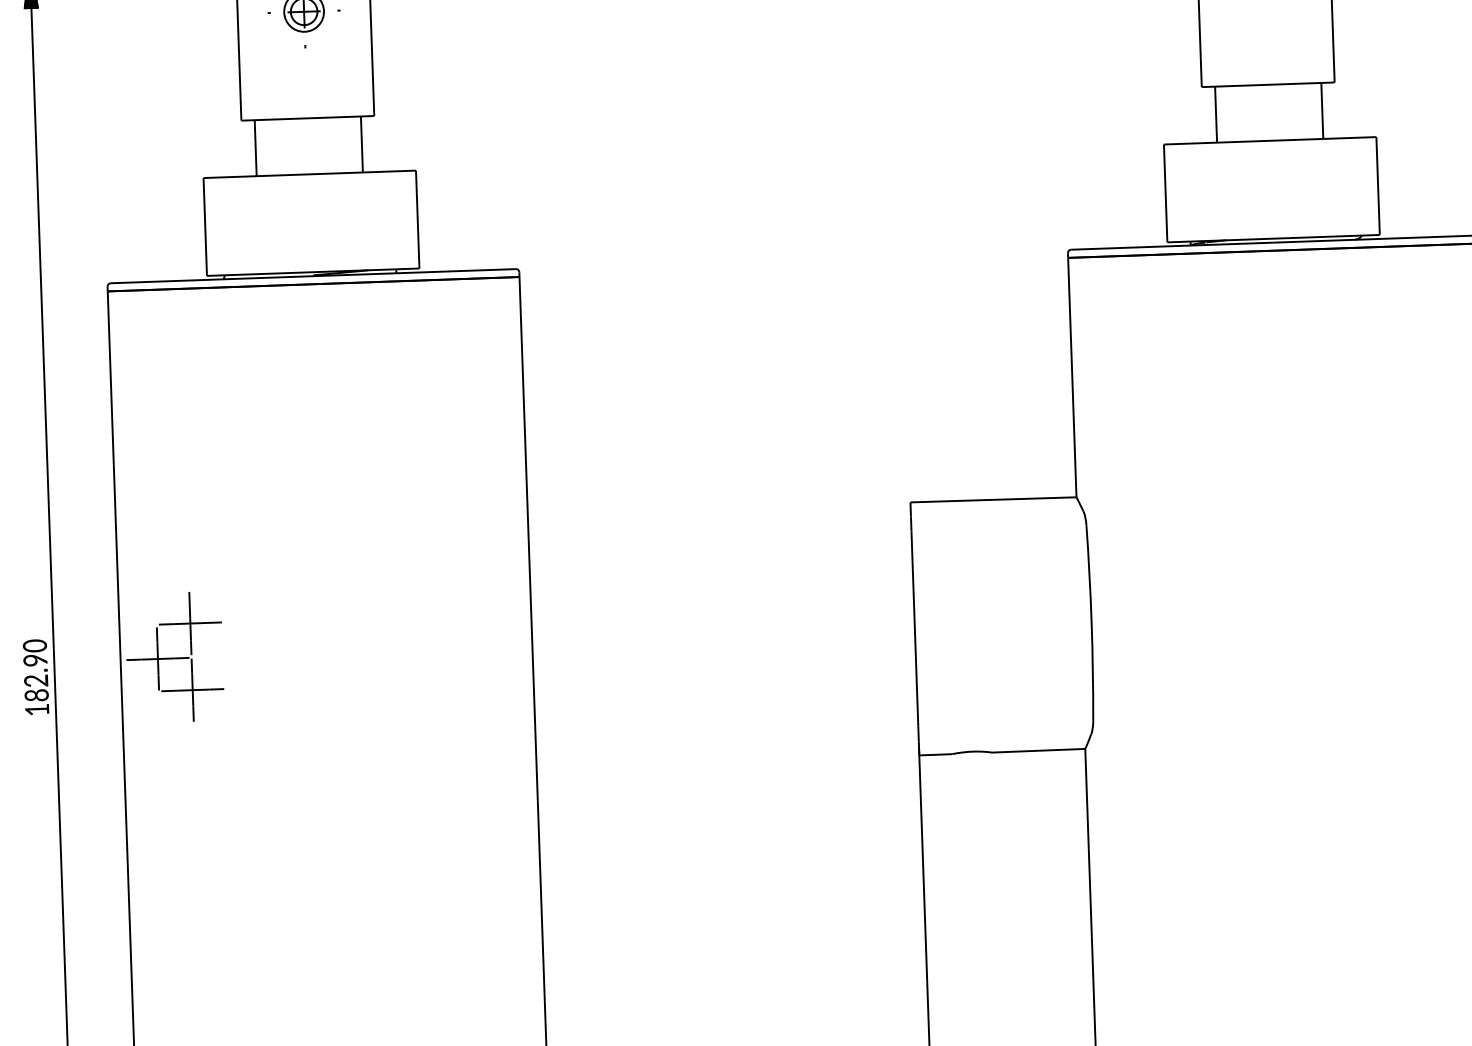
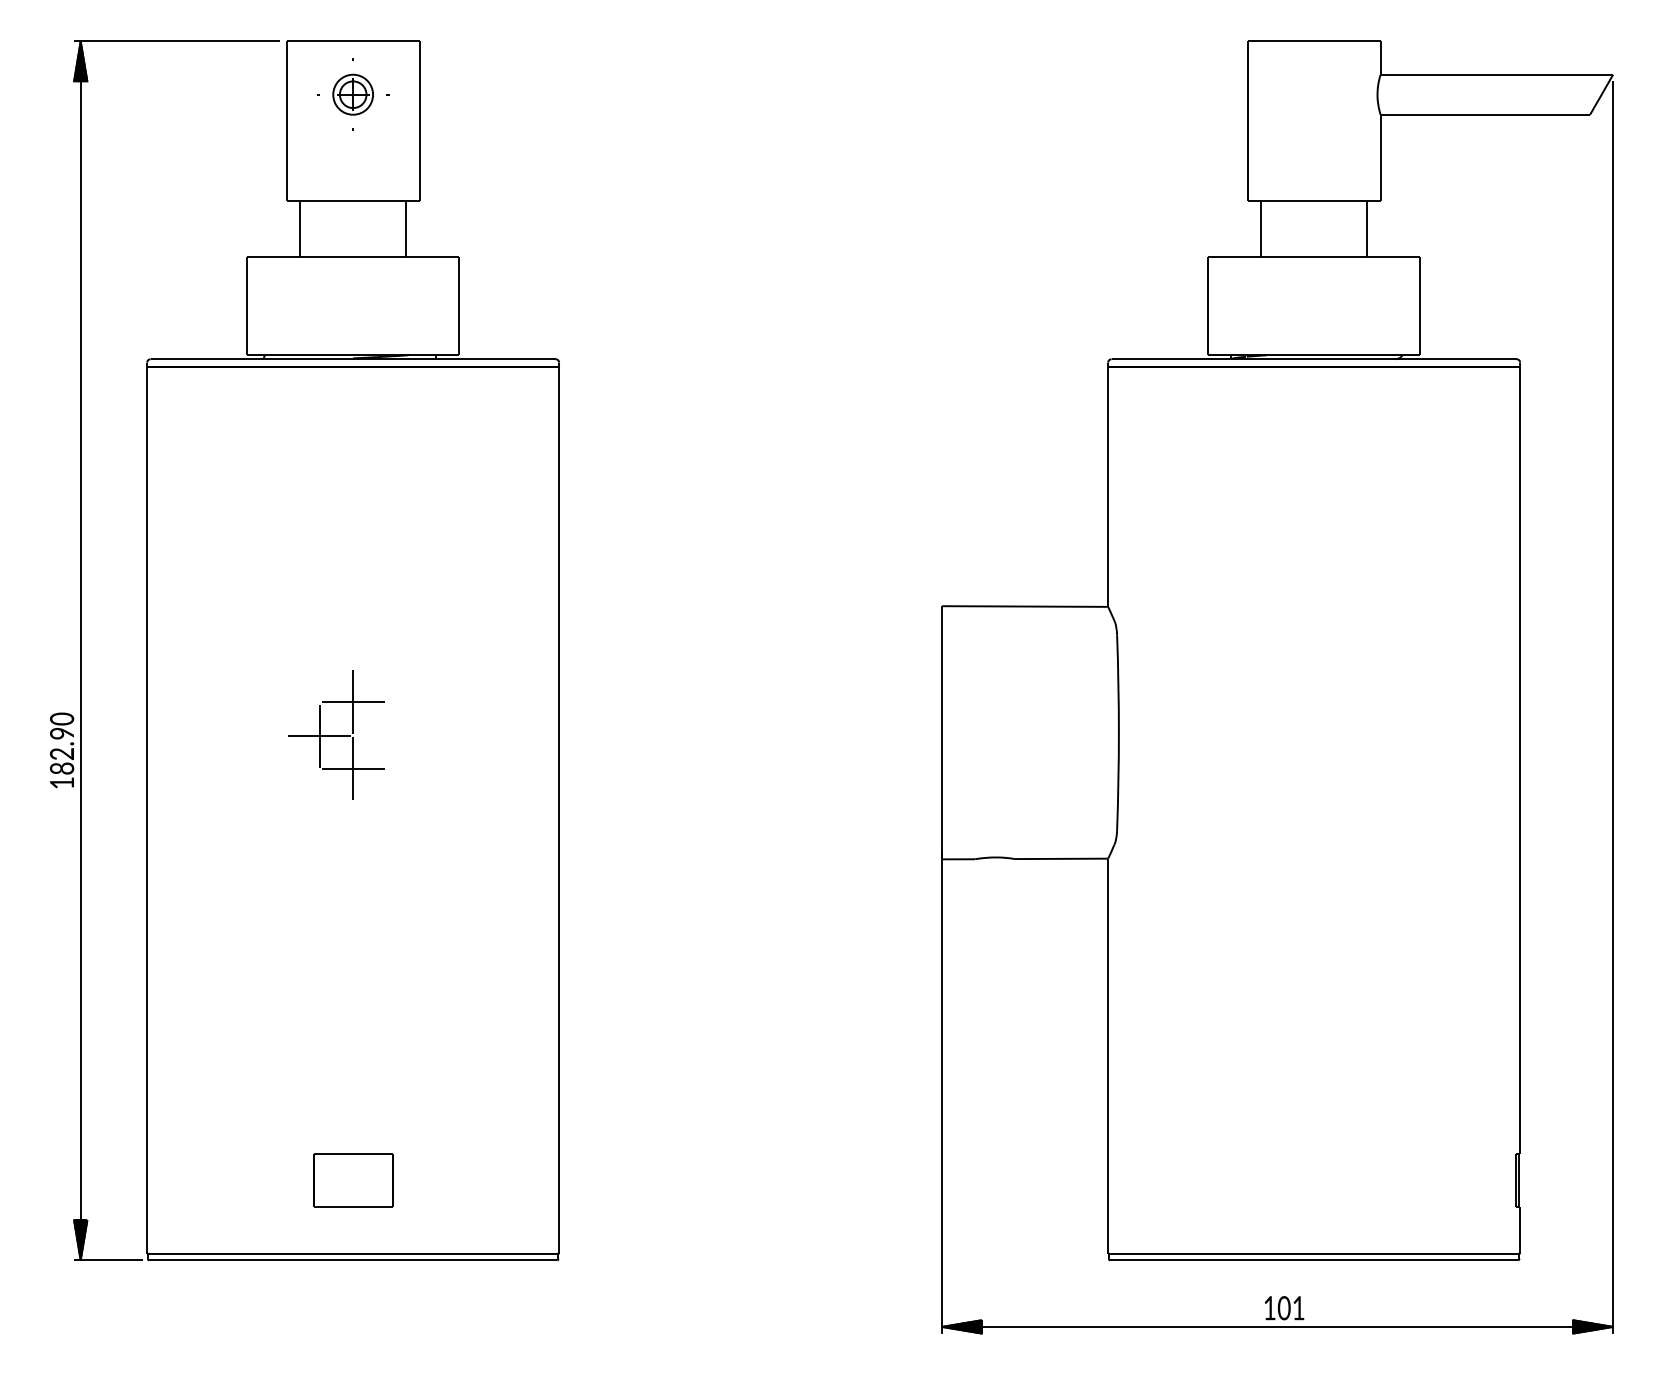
part: (174, 656) -> (336, 734), moved

